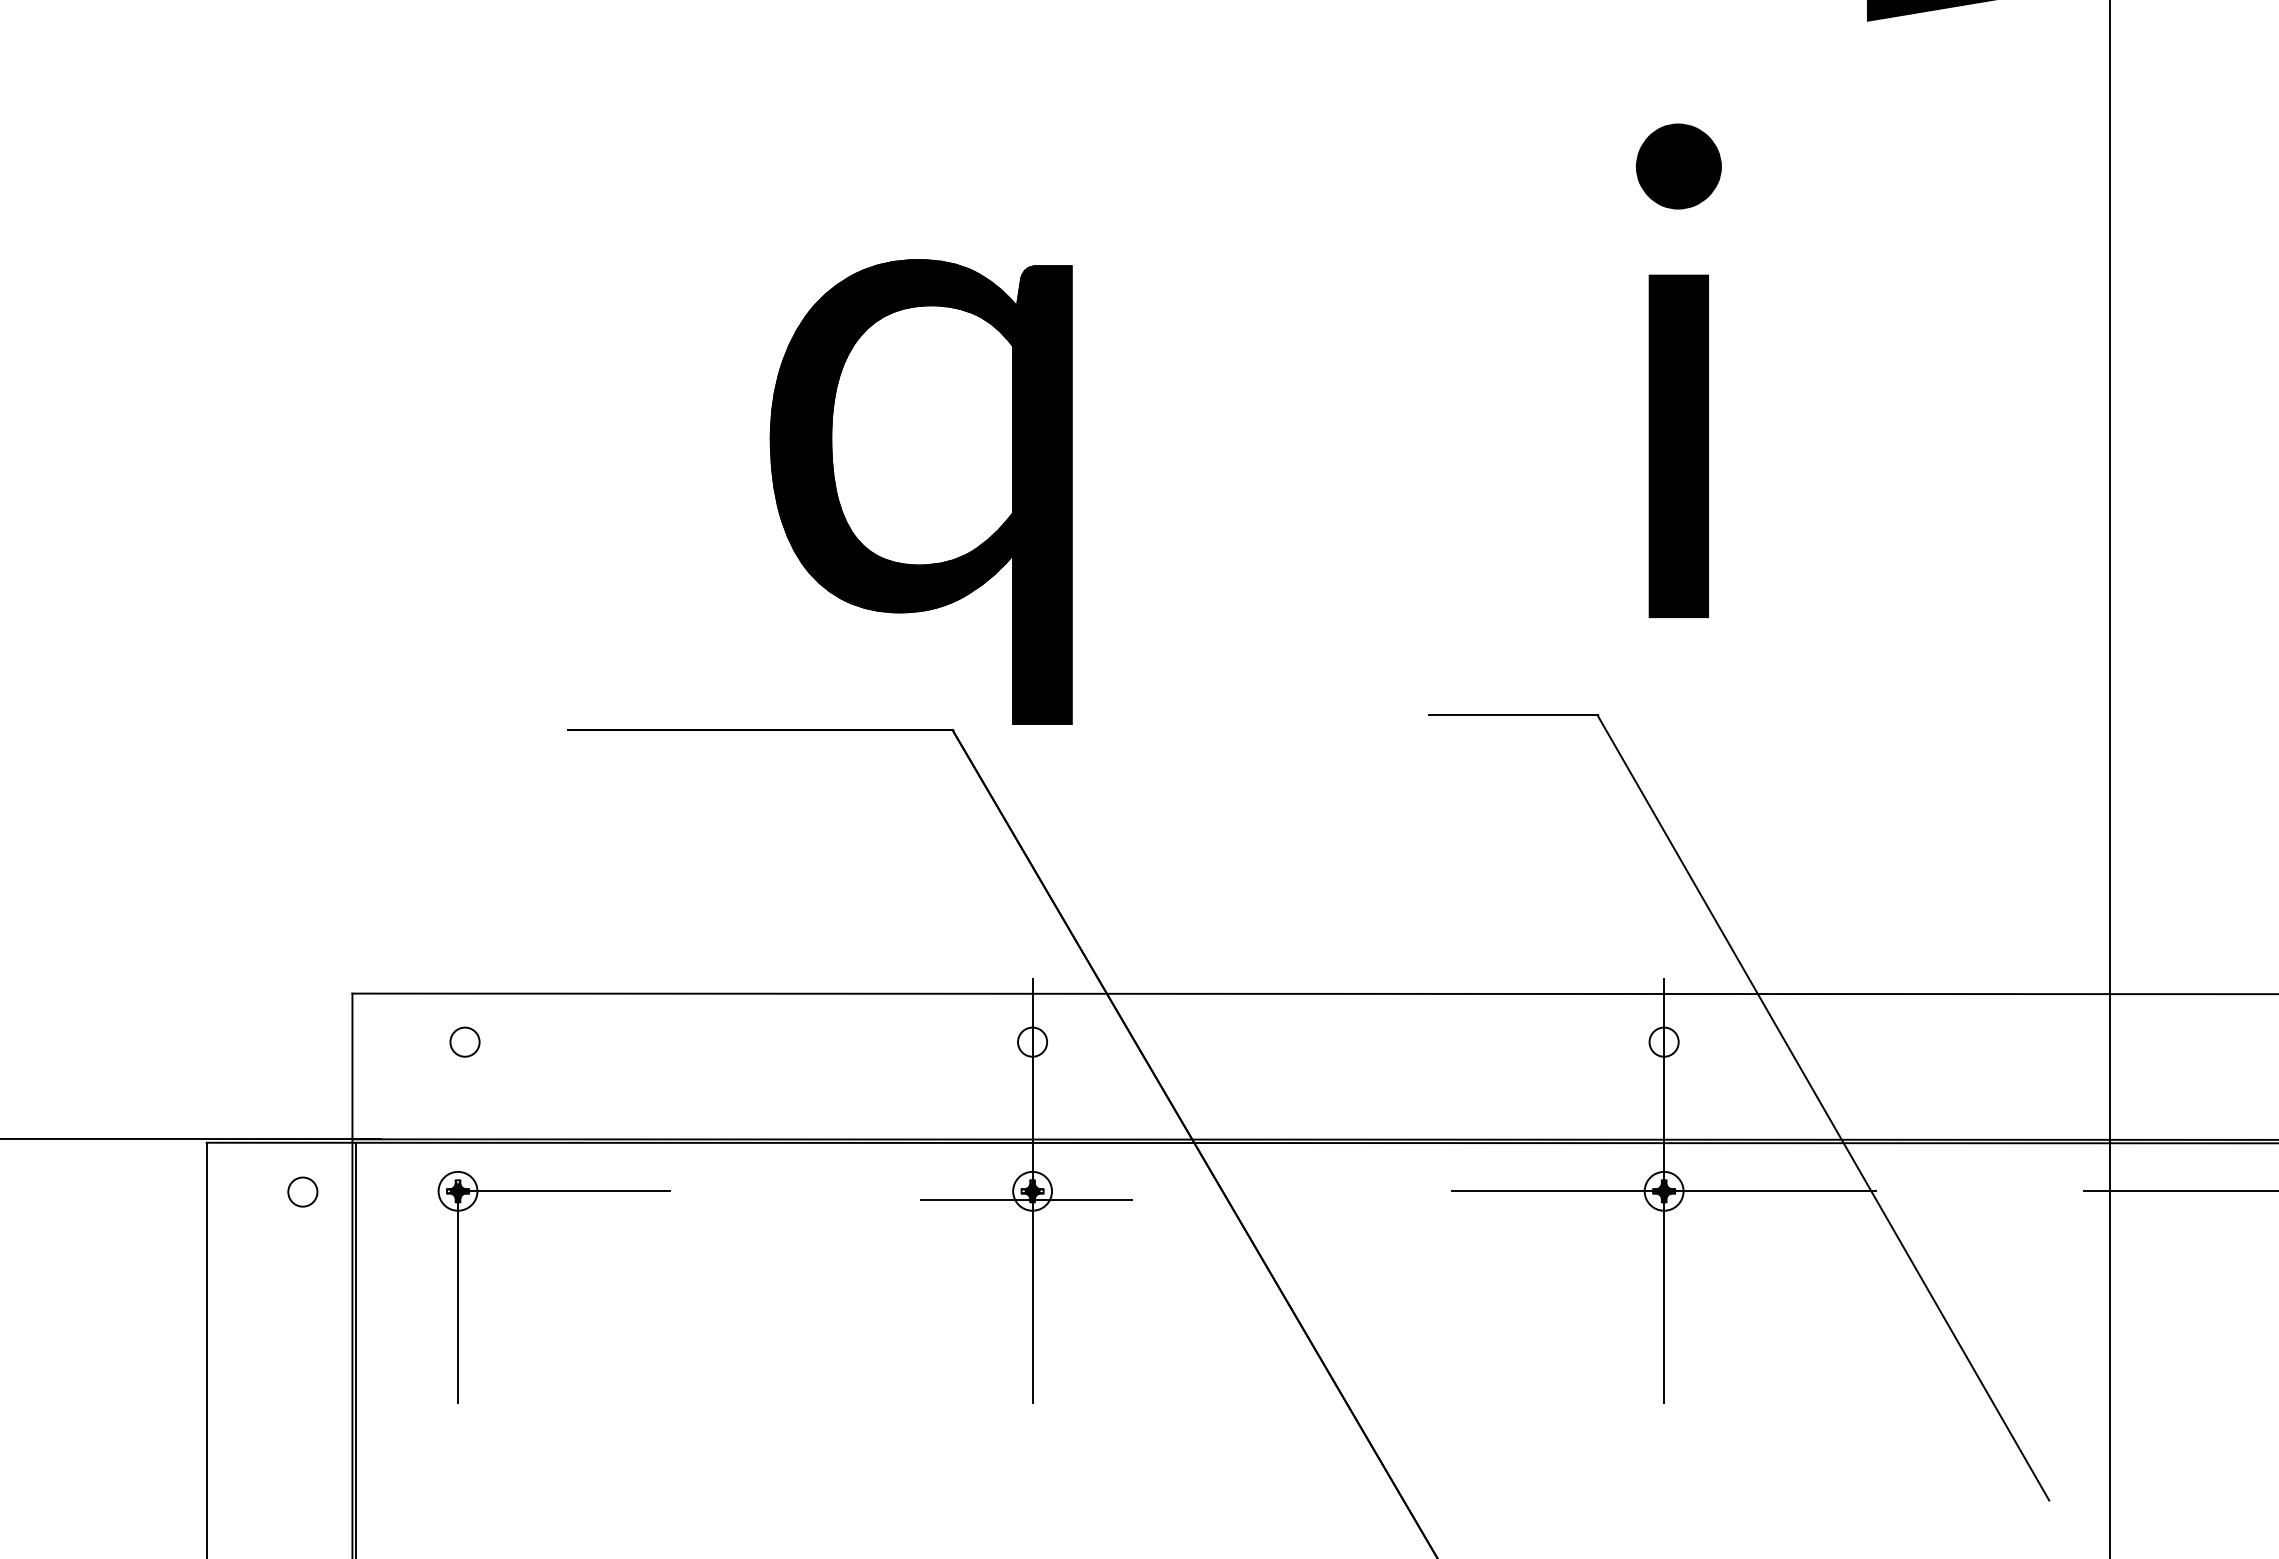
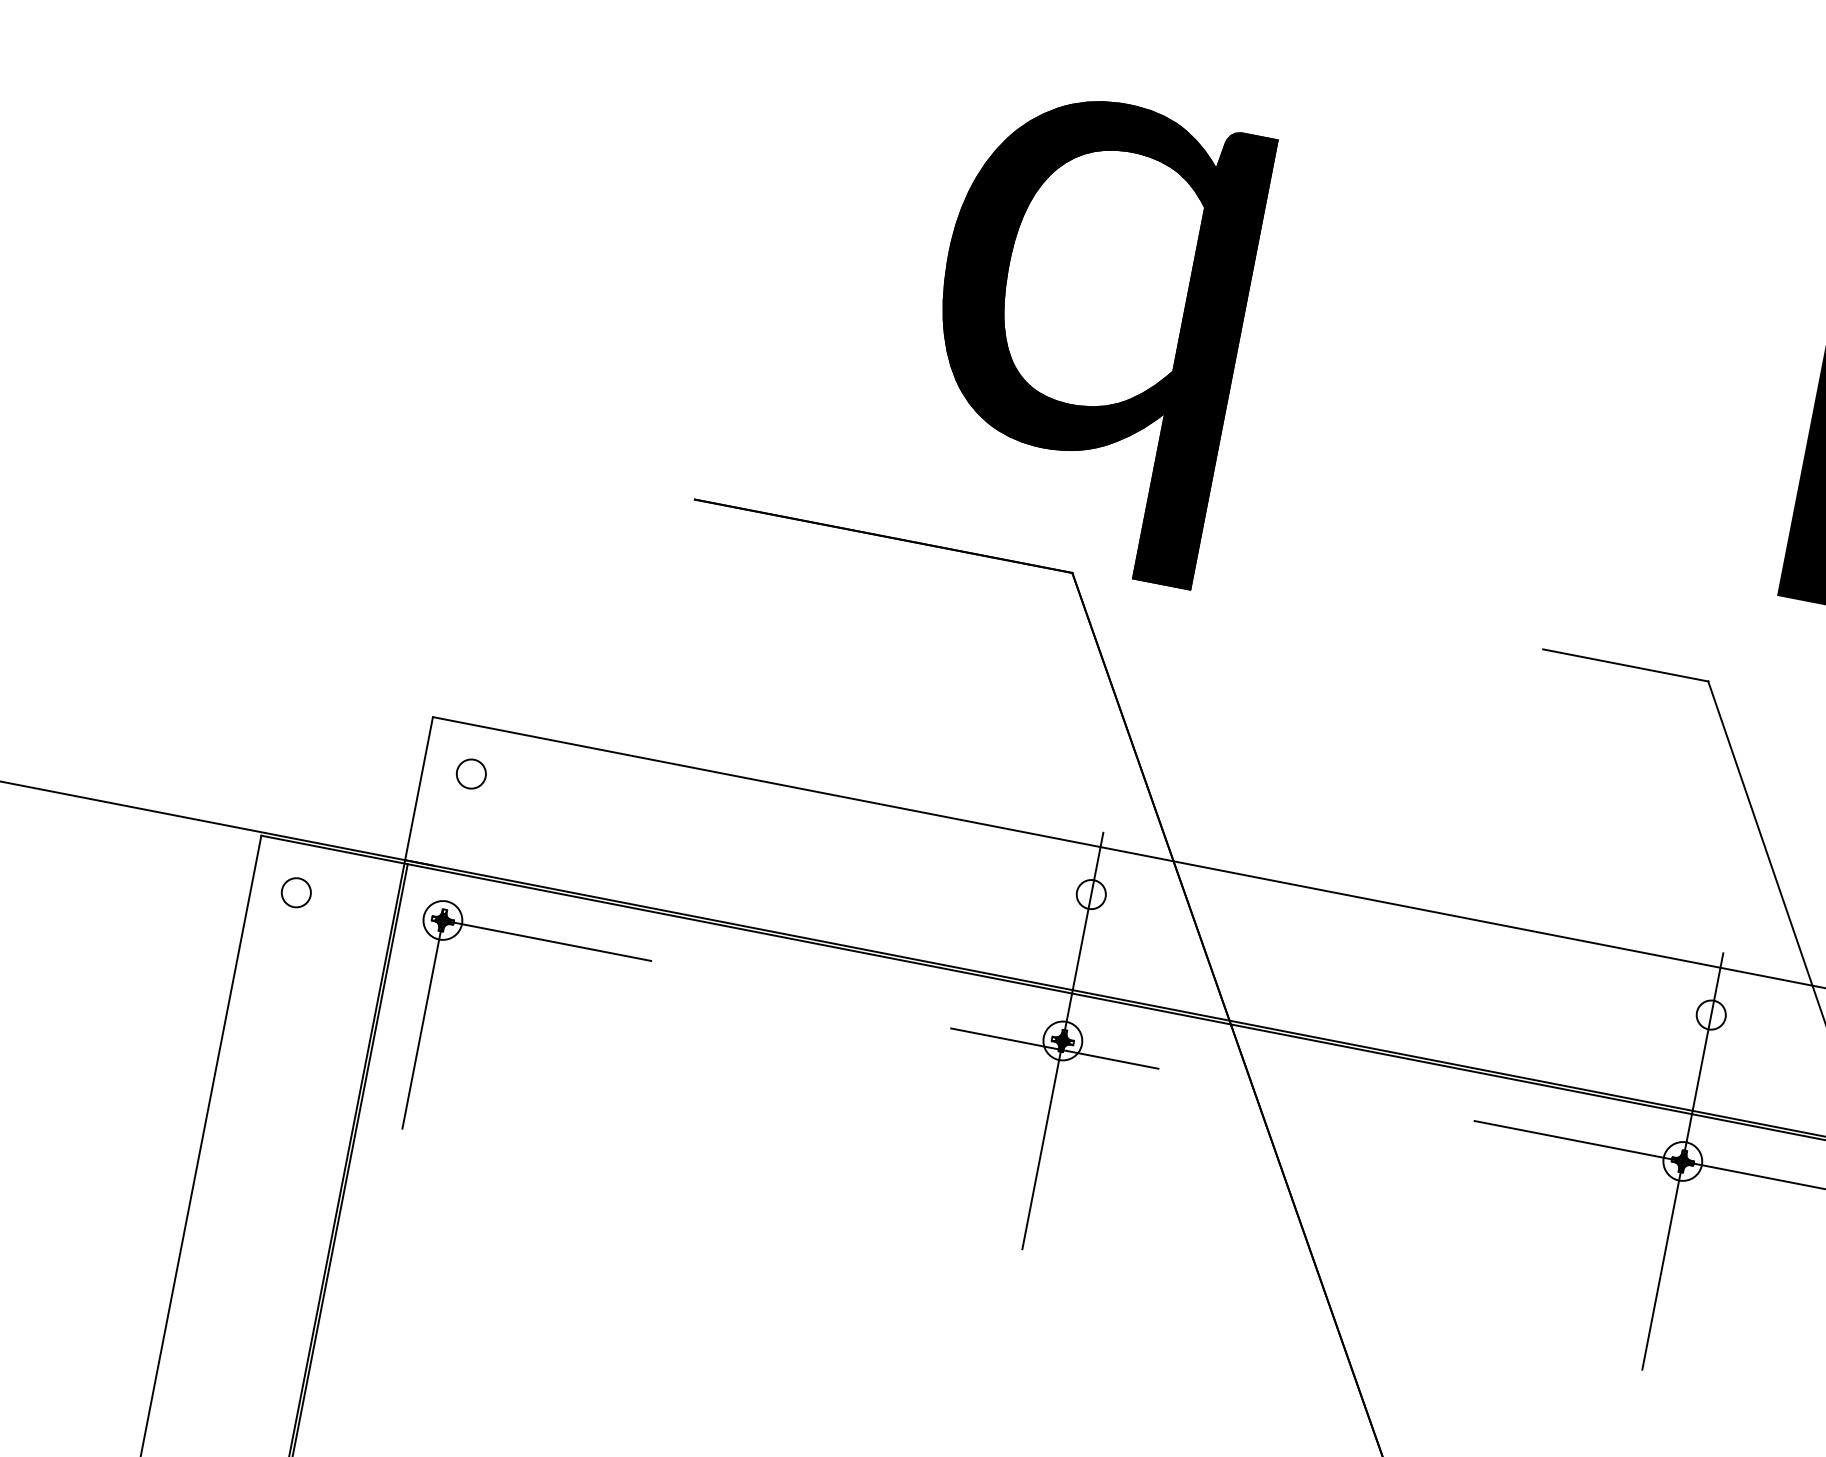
circle: (464, 1041) -> (470, 773), moved
circle: (302, 1191) -> (296, 892), moved
part: (458, 1287) -> (425, 1014), moved

